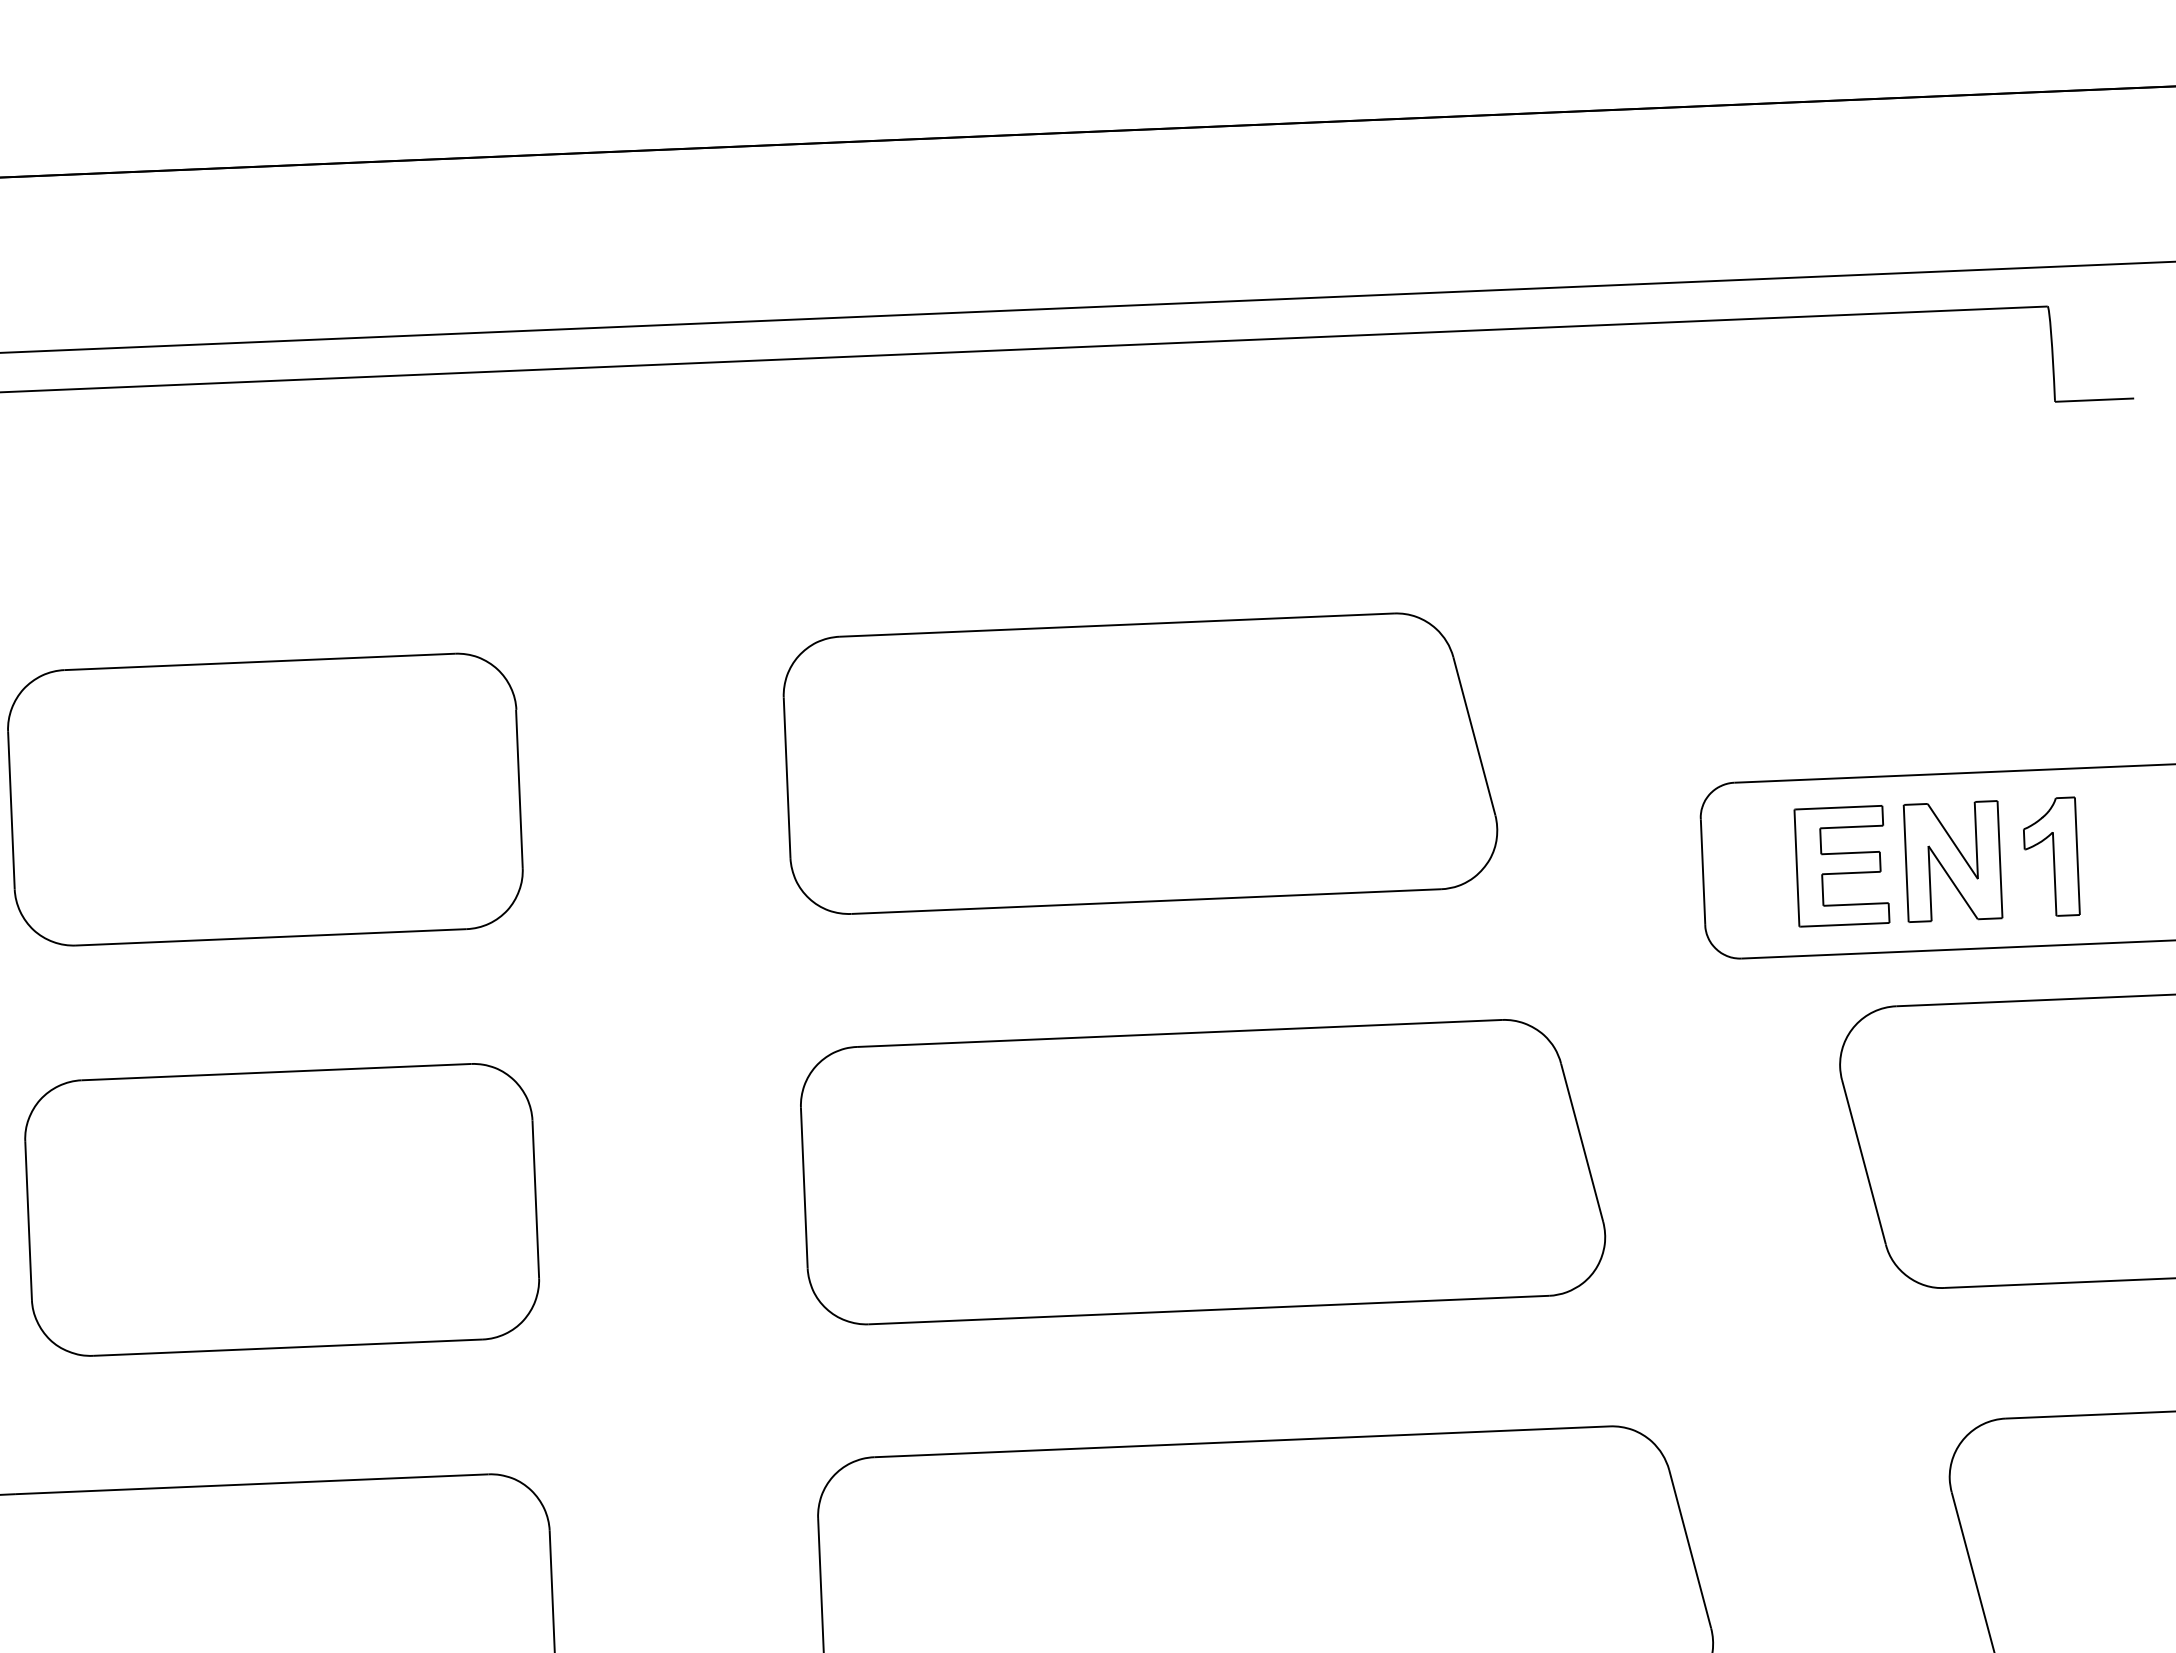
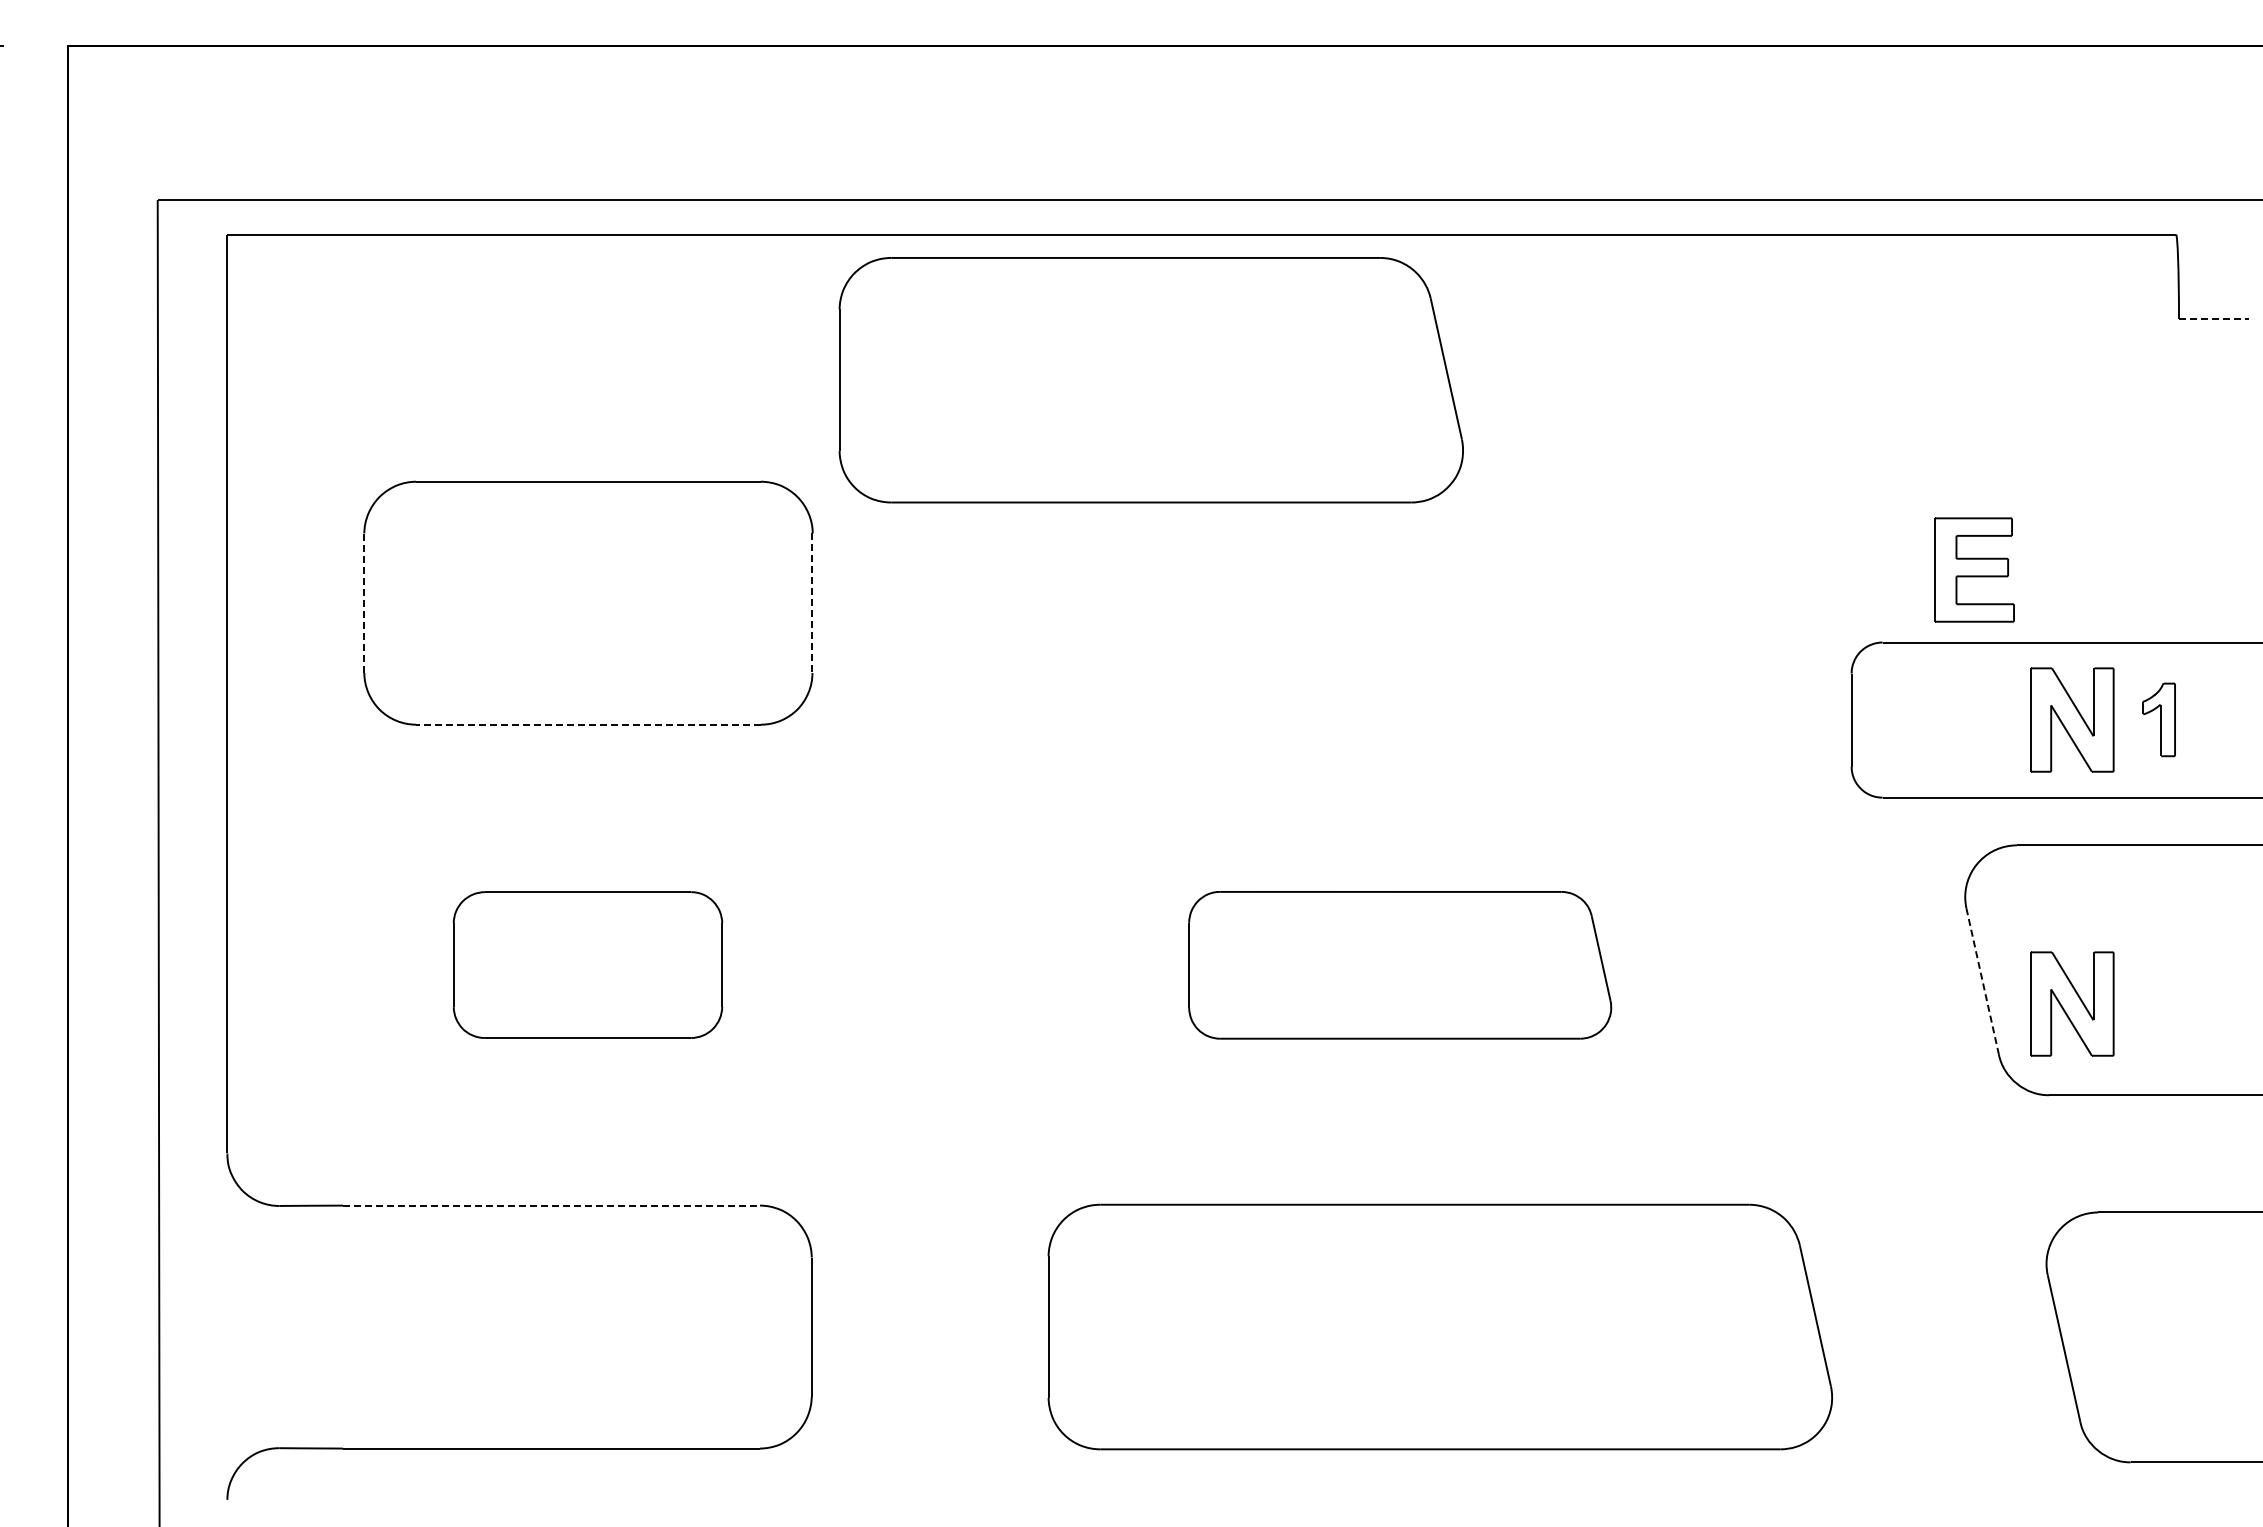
line: (2094, 399) -> (2213, 318), solid -> dashed
part: (1139, 763) -> (1150, 380), moved
line: (519, 789) -> (812, 603), solid -> dashed
line: (11, 810) -> (364, 603), solid -> dashed
part: (2050, 856) -> (2158, 719), size x0.7
part: (1842, 865) -> (1974, 569), moved
line: (271, 937) -> (588, 724), solid -> dashed
line: (1863, 1162) -> (1982, 981), solid -> dashed
part: (1202, 1171) -> (1399, 965), size x0.6
part: (1966, 1182) -> (2072, 1003), added
part: (281, 1209) -> (587, 964), size x0.6
line: (253, 1484) -> (552, 1205), solid -> dashed

